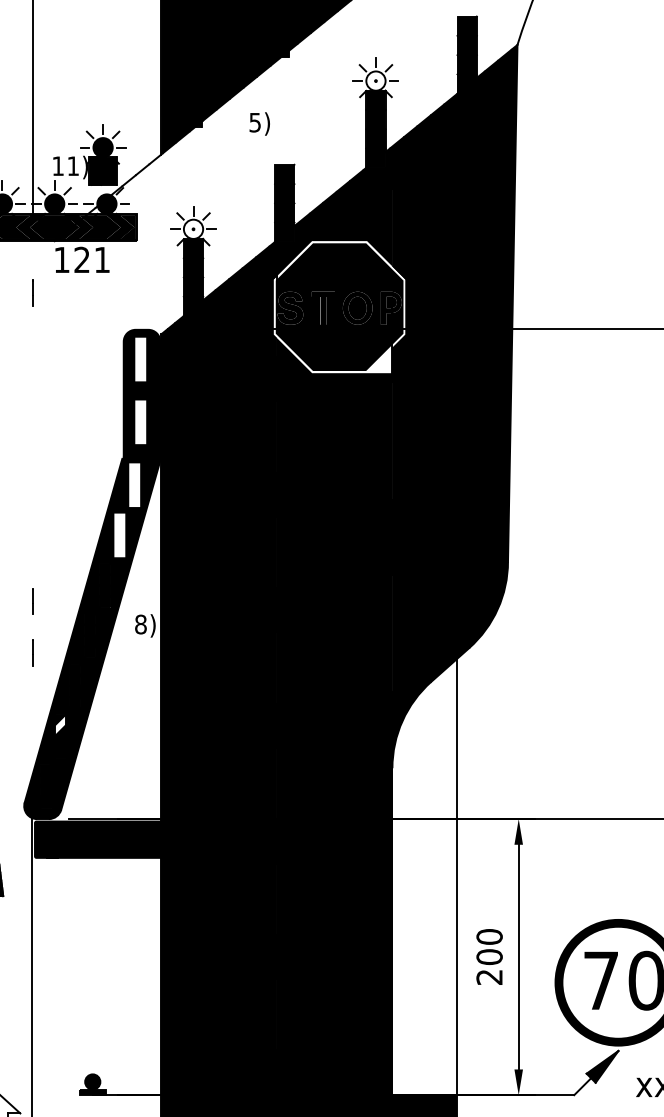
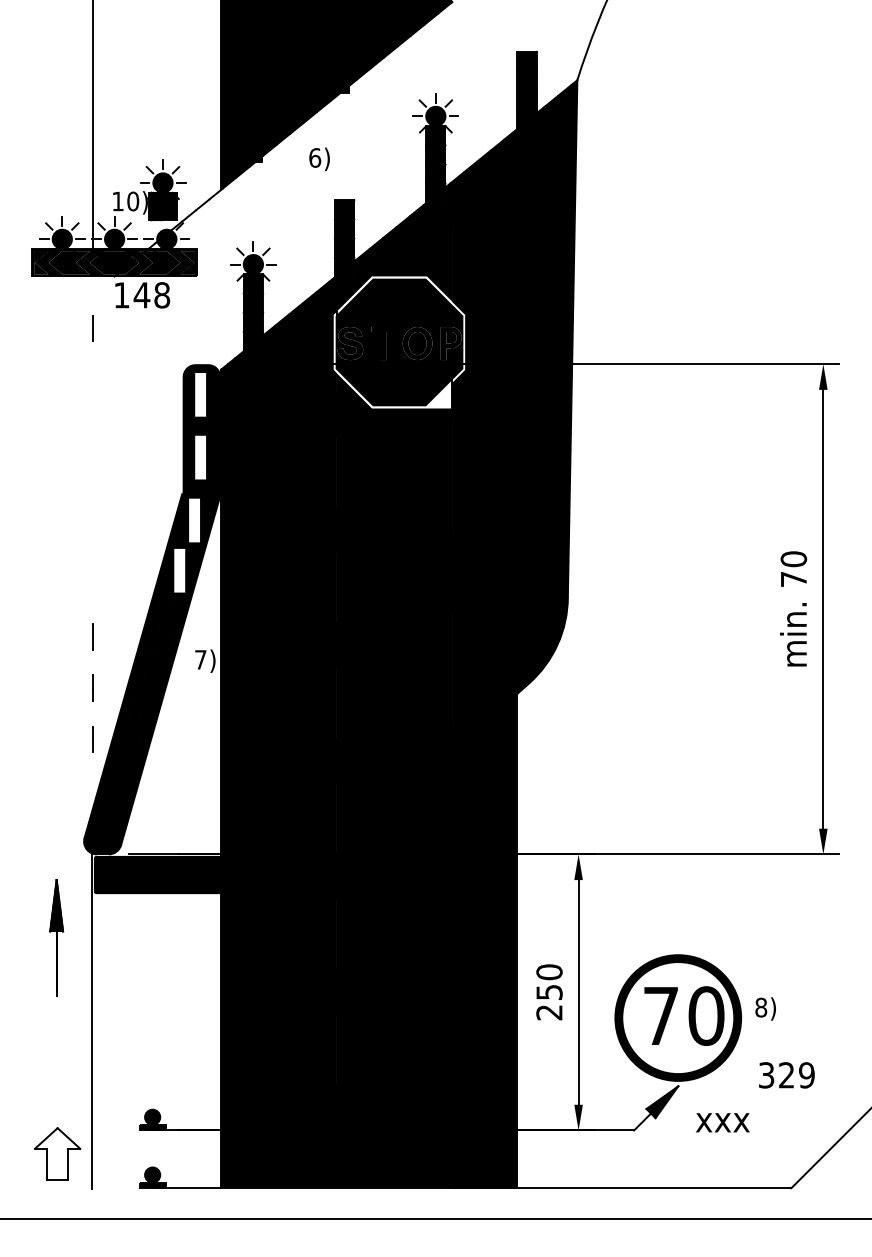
fill: (375, 81) -> (435, 116), added
text: (255, 122) -> (315, 157), 5) -> 6)
text: (73, 166) -> (133, 201), 11) -> 10)
fill: (193, 229) -> (253, 264), added
text: (91, 260) -> (151, 295), 121 -> 148
text: (140, 624) -> (200, 659), 8) -> 7)
line: (32, 704) -> (92, 739), added
fill: (59, 725) -> (119, 760), added
fill: (424, 877) -> (484, 912), added
text: (489, 957) -> (549, 992), 200 -> 250

